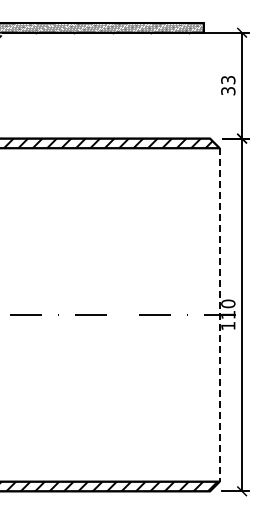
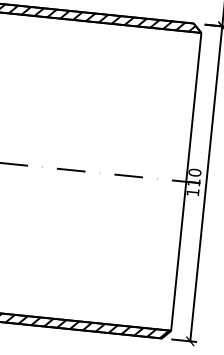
line: (219, 314) -> (186, 181), dashed -> solid

